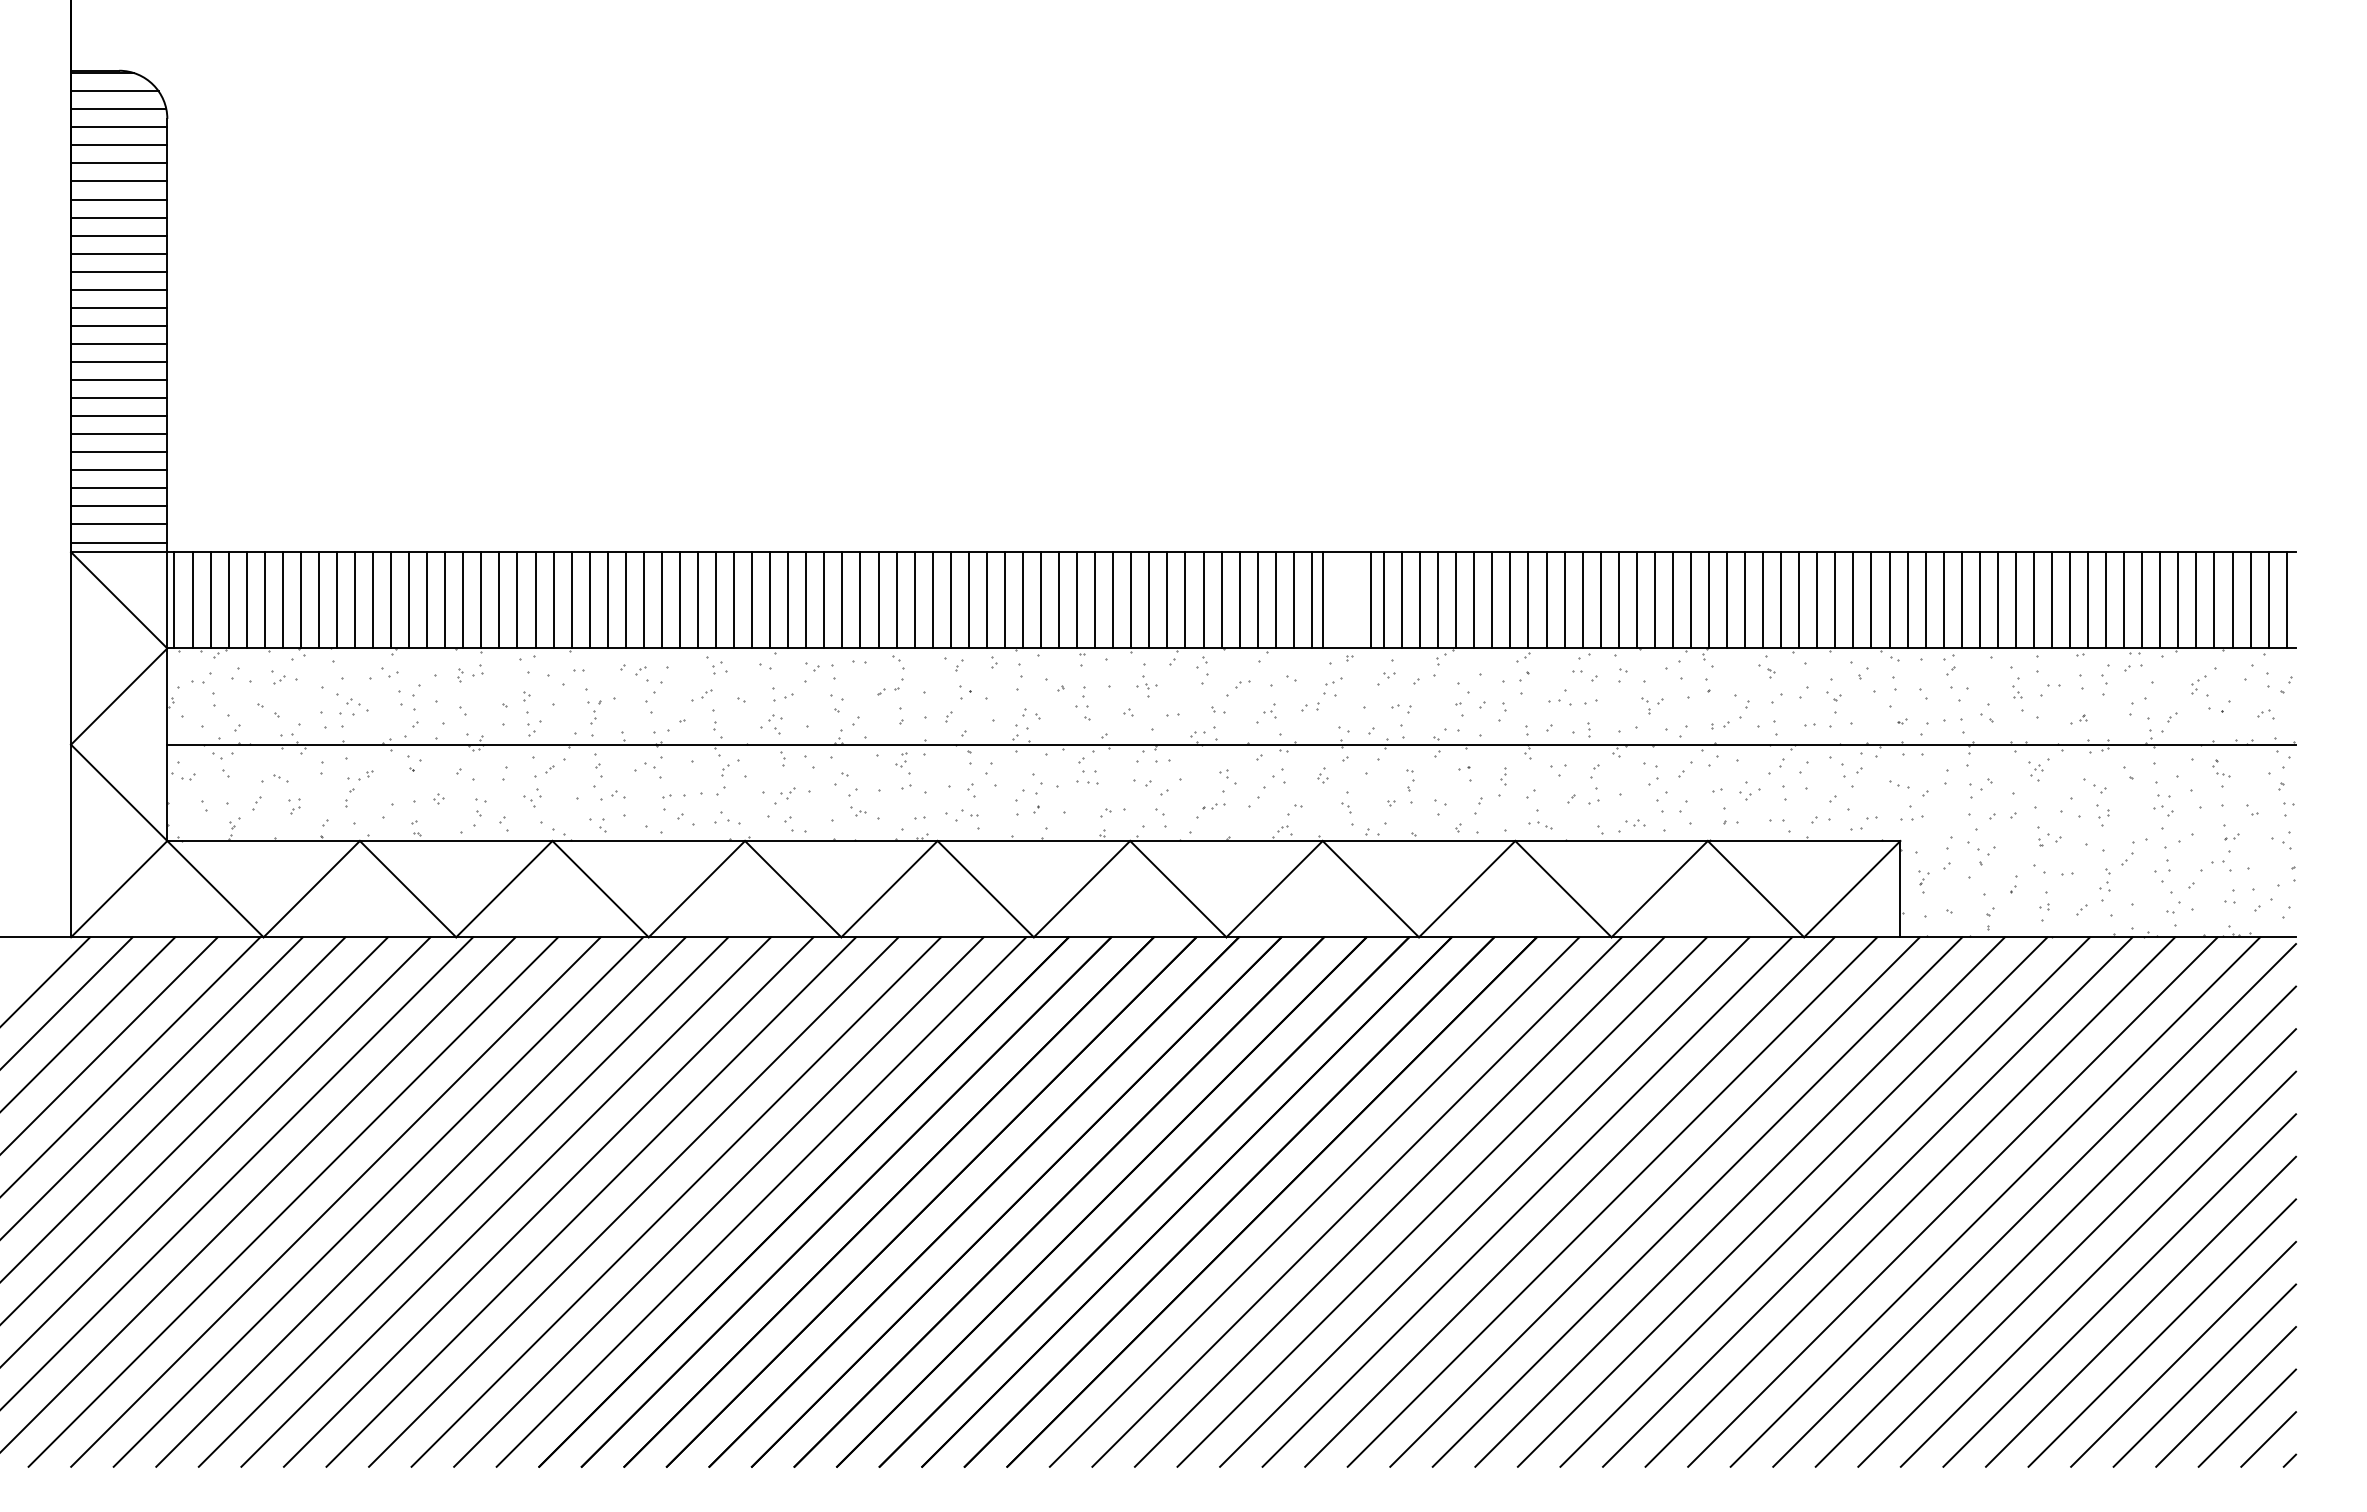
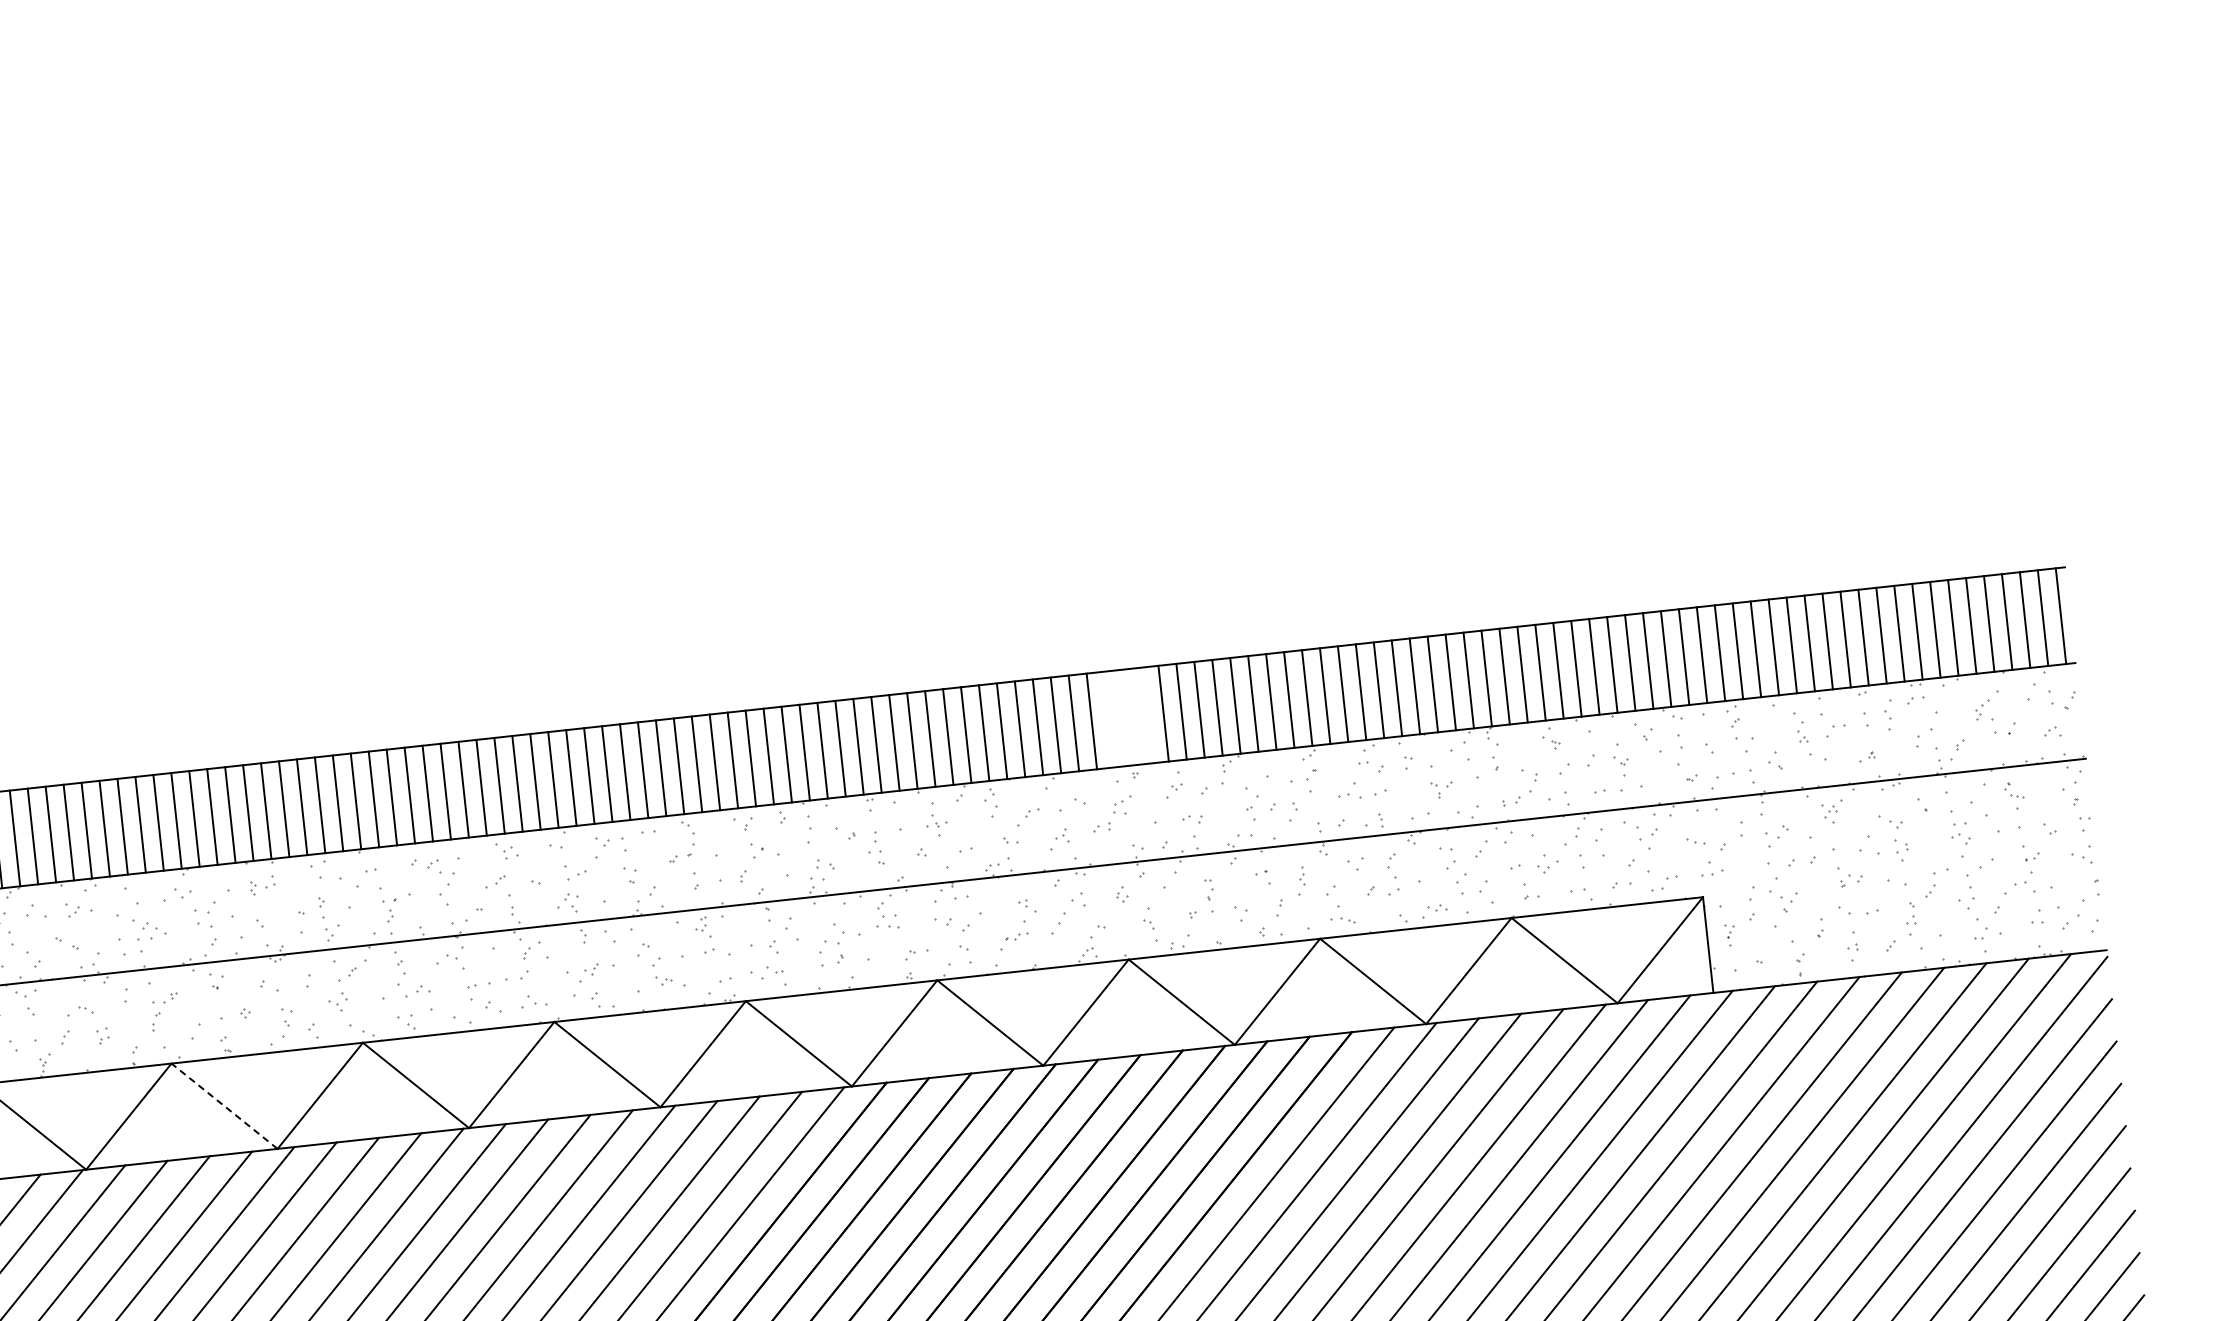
line: (1322, 600) -> (1102, 720), removed
line: (1370, 600) -> (1150, 715), removed
line: (407, 888) -> (223, 1105), solid -> dashed

